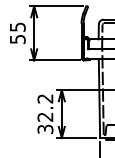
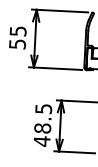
text: (45, 114) -> (42, 125), 32.2 -> 48.5

